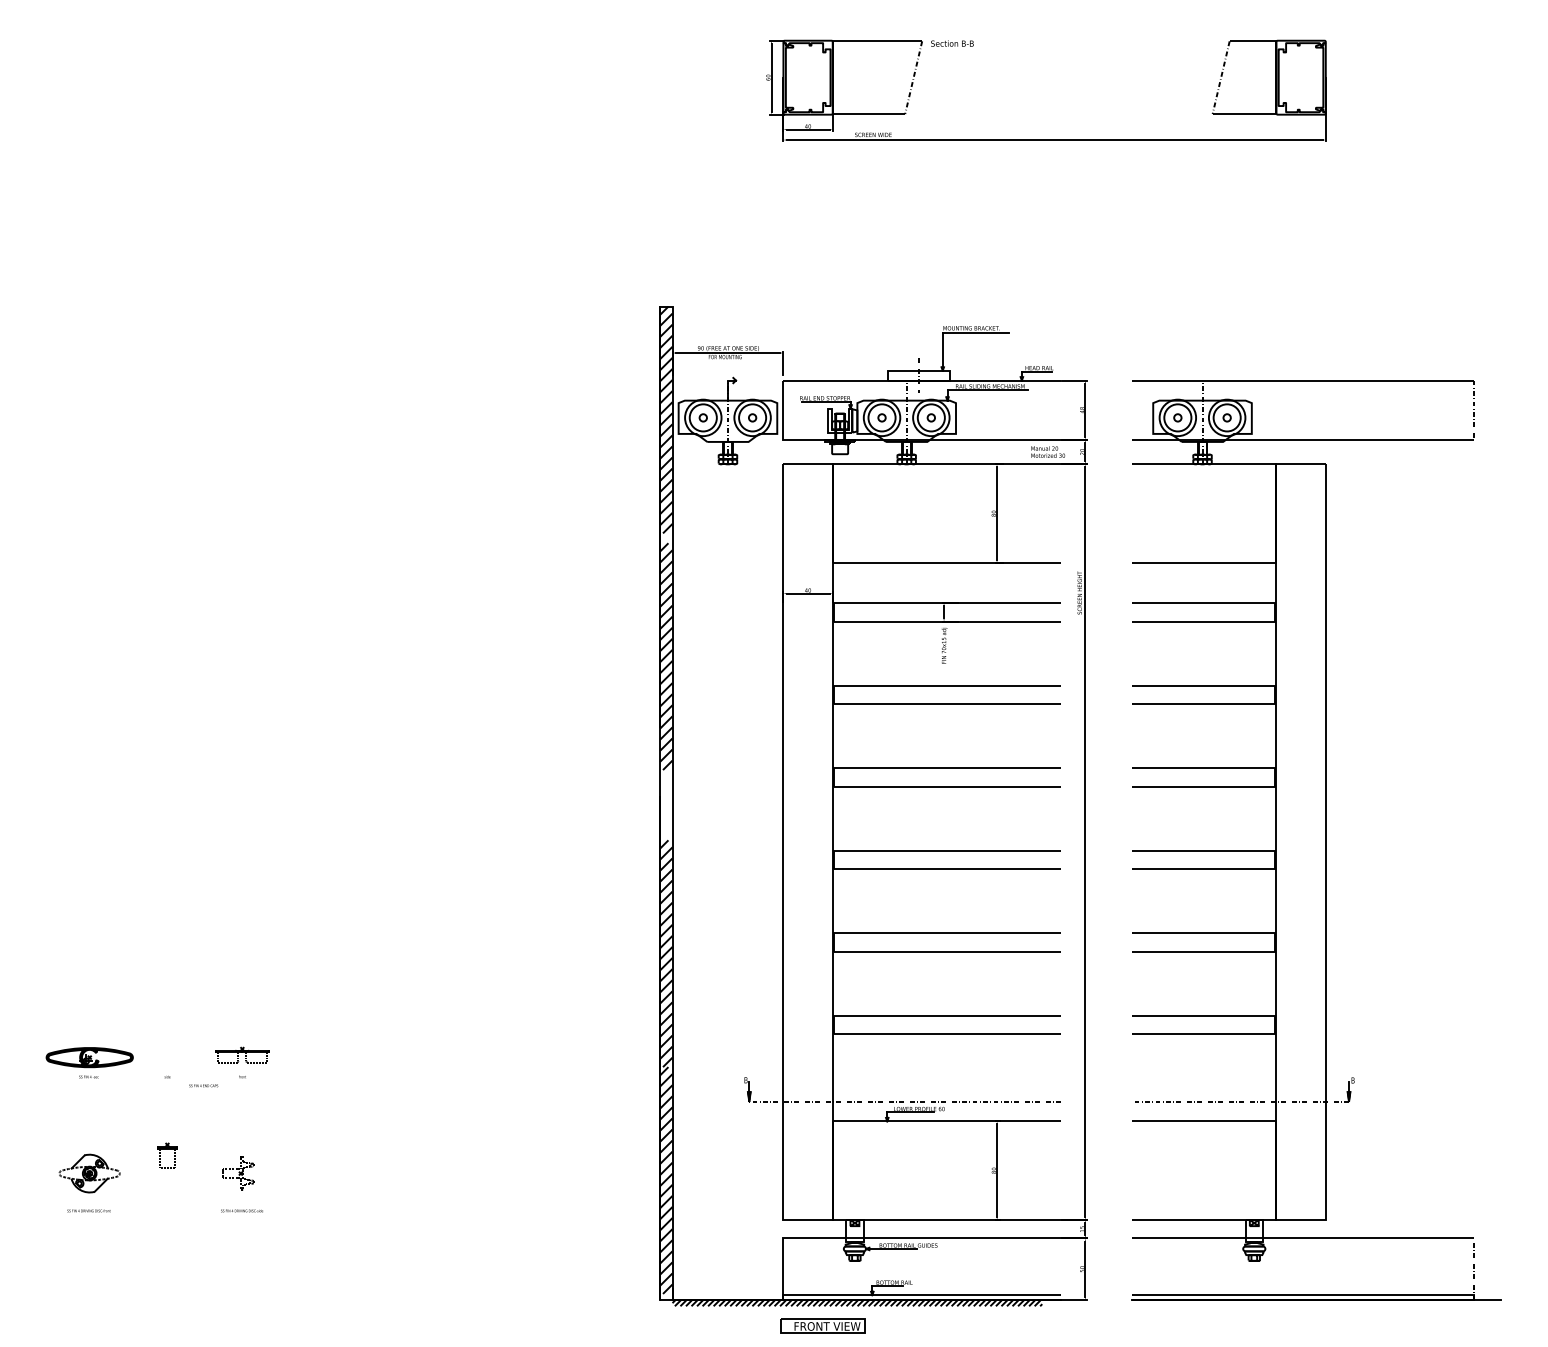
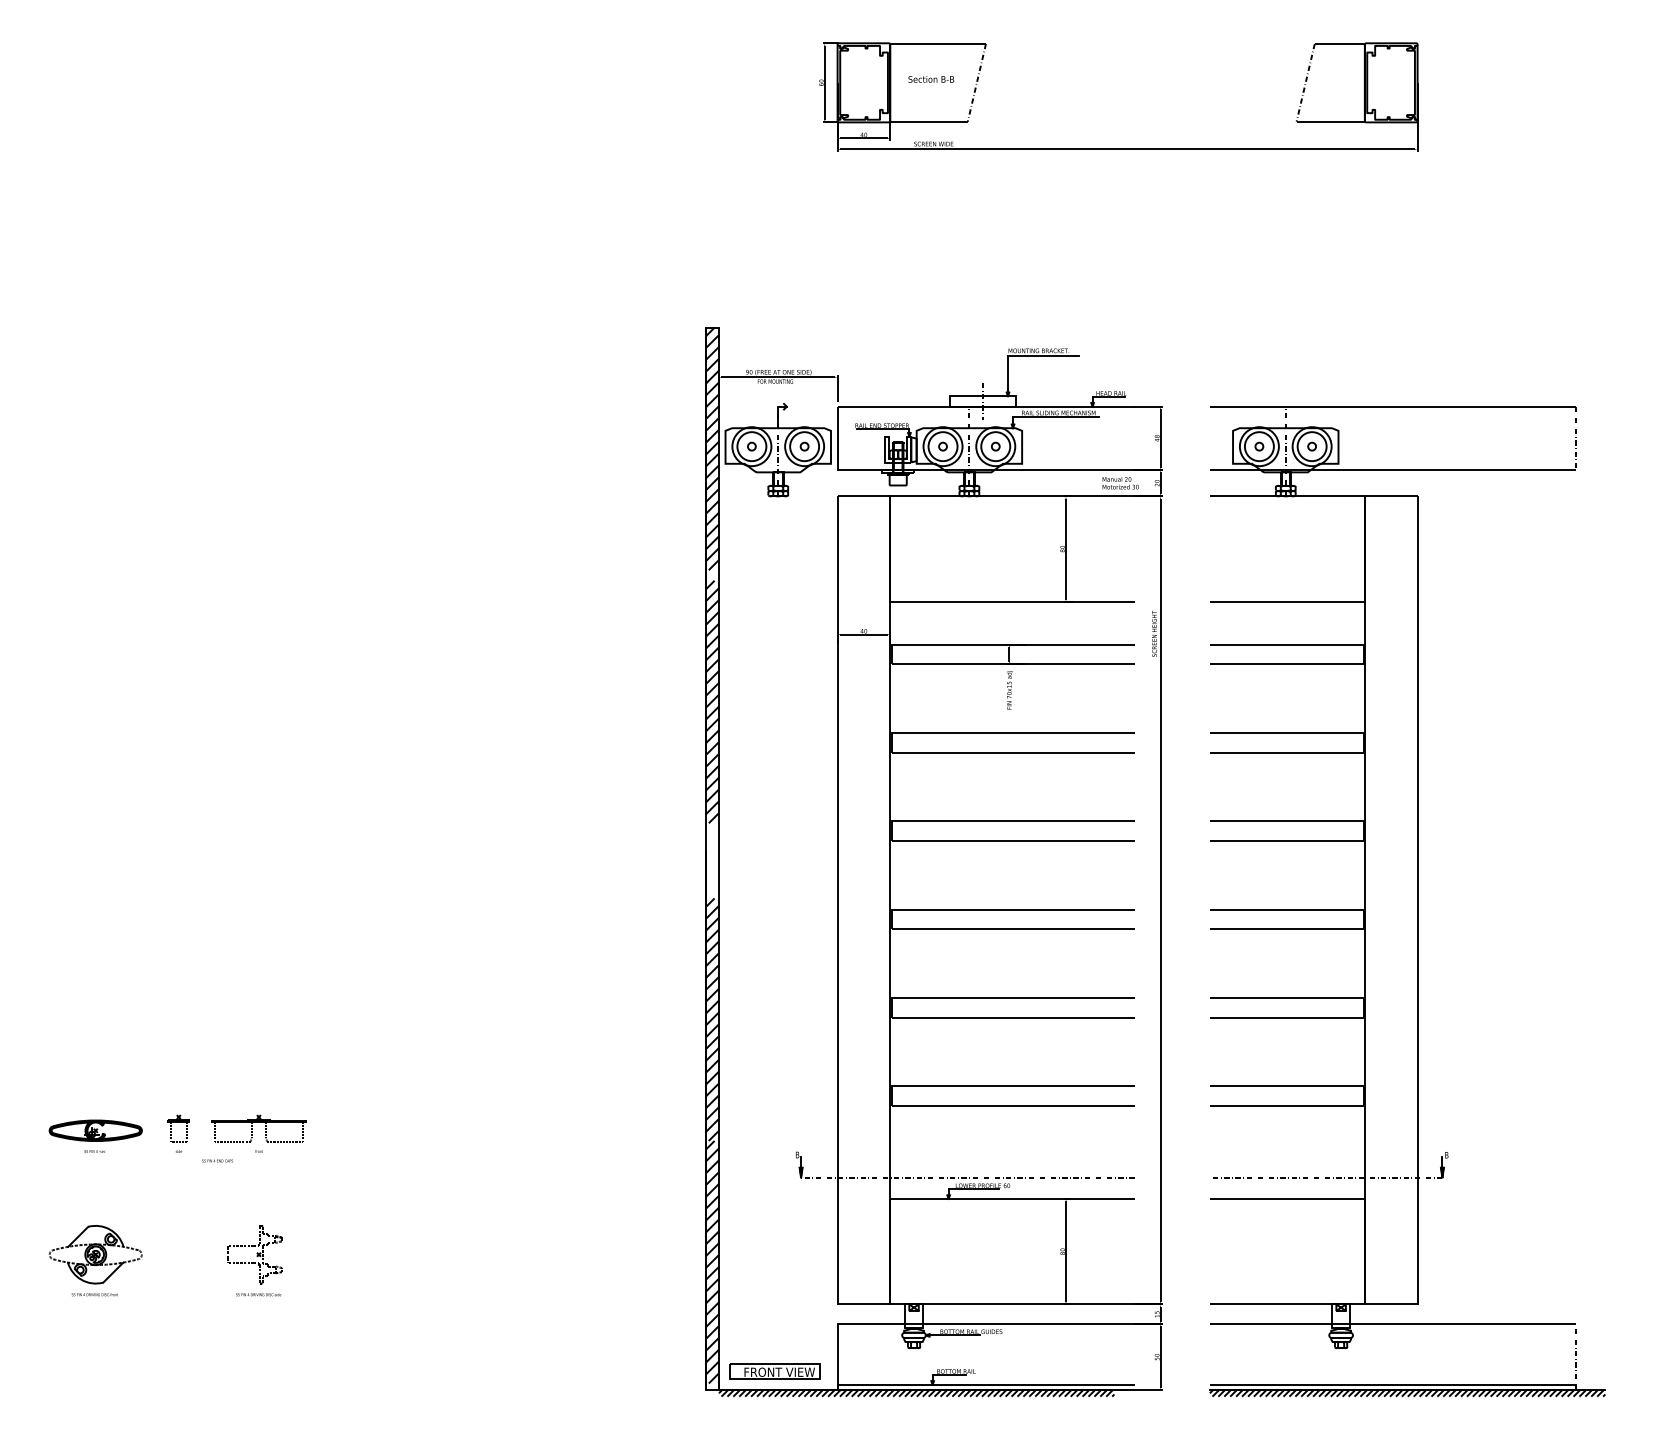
text: (952, 43) -> (931, 79), moved
part: (241, 1055) -> (258, 1128), size x1.67
part: (167, 1155) -> (178, 1128), moved
part: (89, 1173) -> (95, 1254), size x1.43
part: (238, 1173) -> (254, 1254), size x1.67
hatch: (1316, 1303) -> (1407, 1393), added
part: (822, 1325) -> (774, 1371), moved

